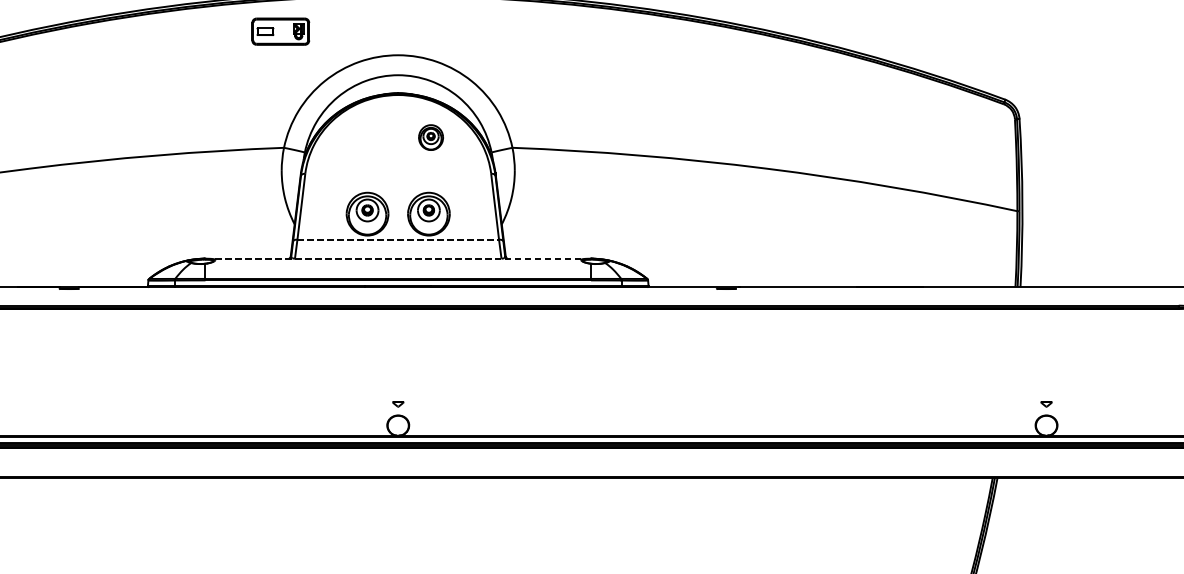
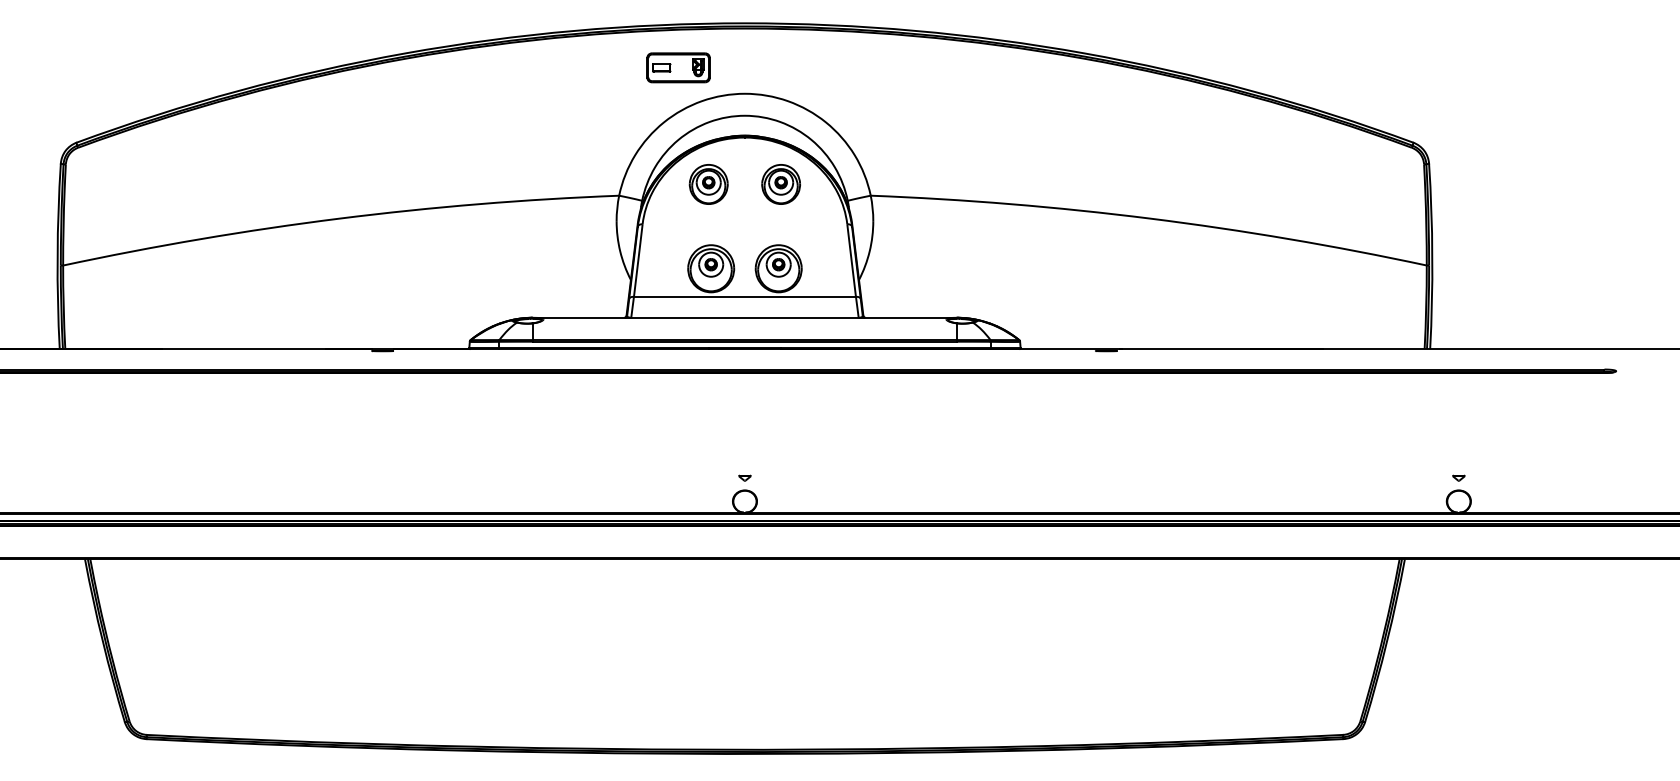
part: (280, 31) -> (678, 67), moved
part: (365, 137) -> (708, 184), added
part: (430, 137) -> (780, 184), size x1.43
line: (397, 239) -> (744, 296), dashed -> solid
line: (398, 258) -> (745, 317), dashed -> solid

